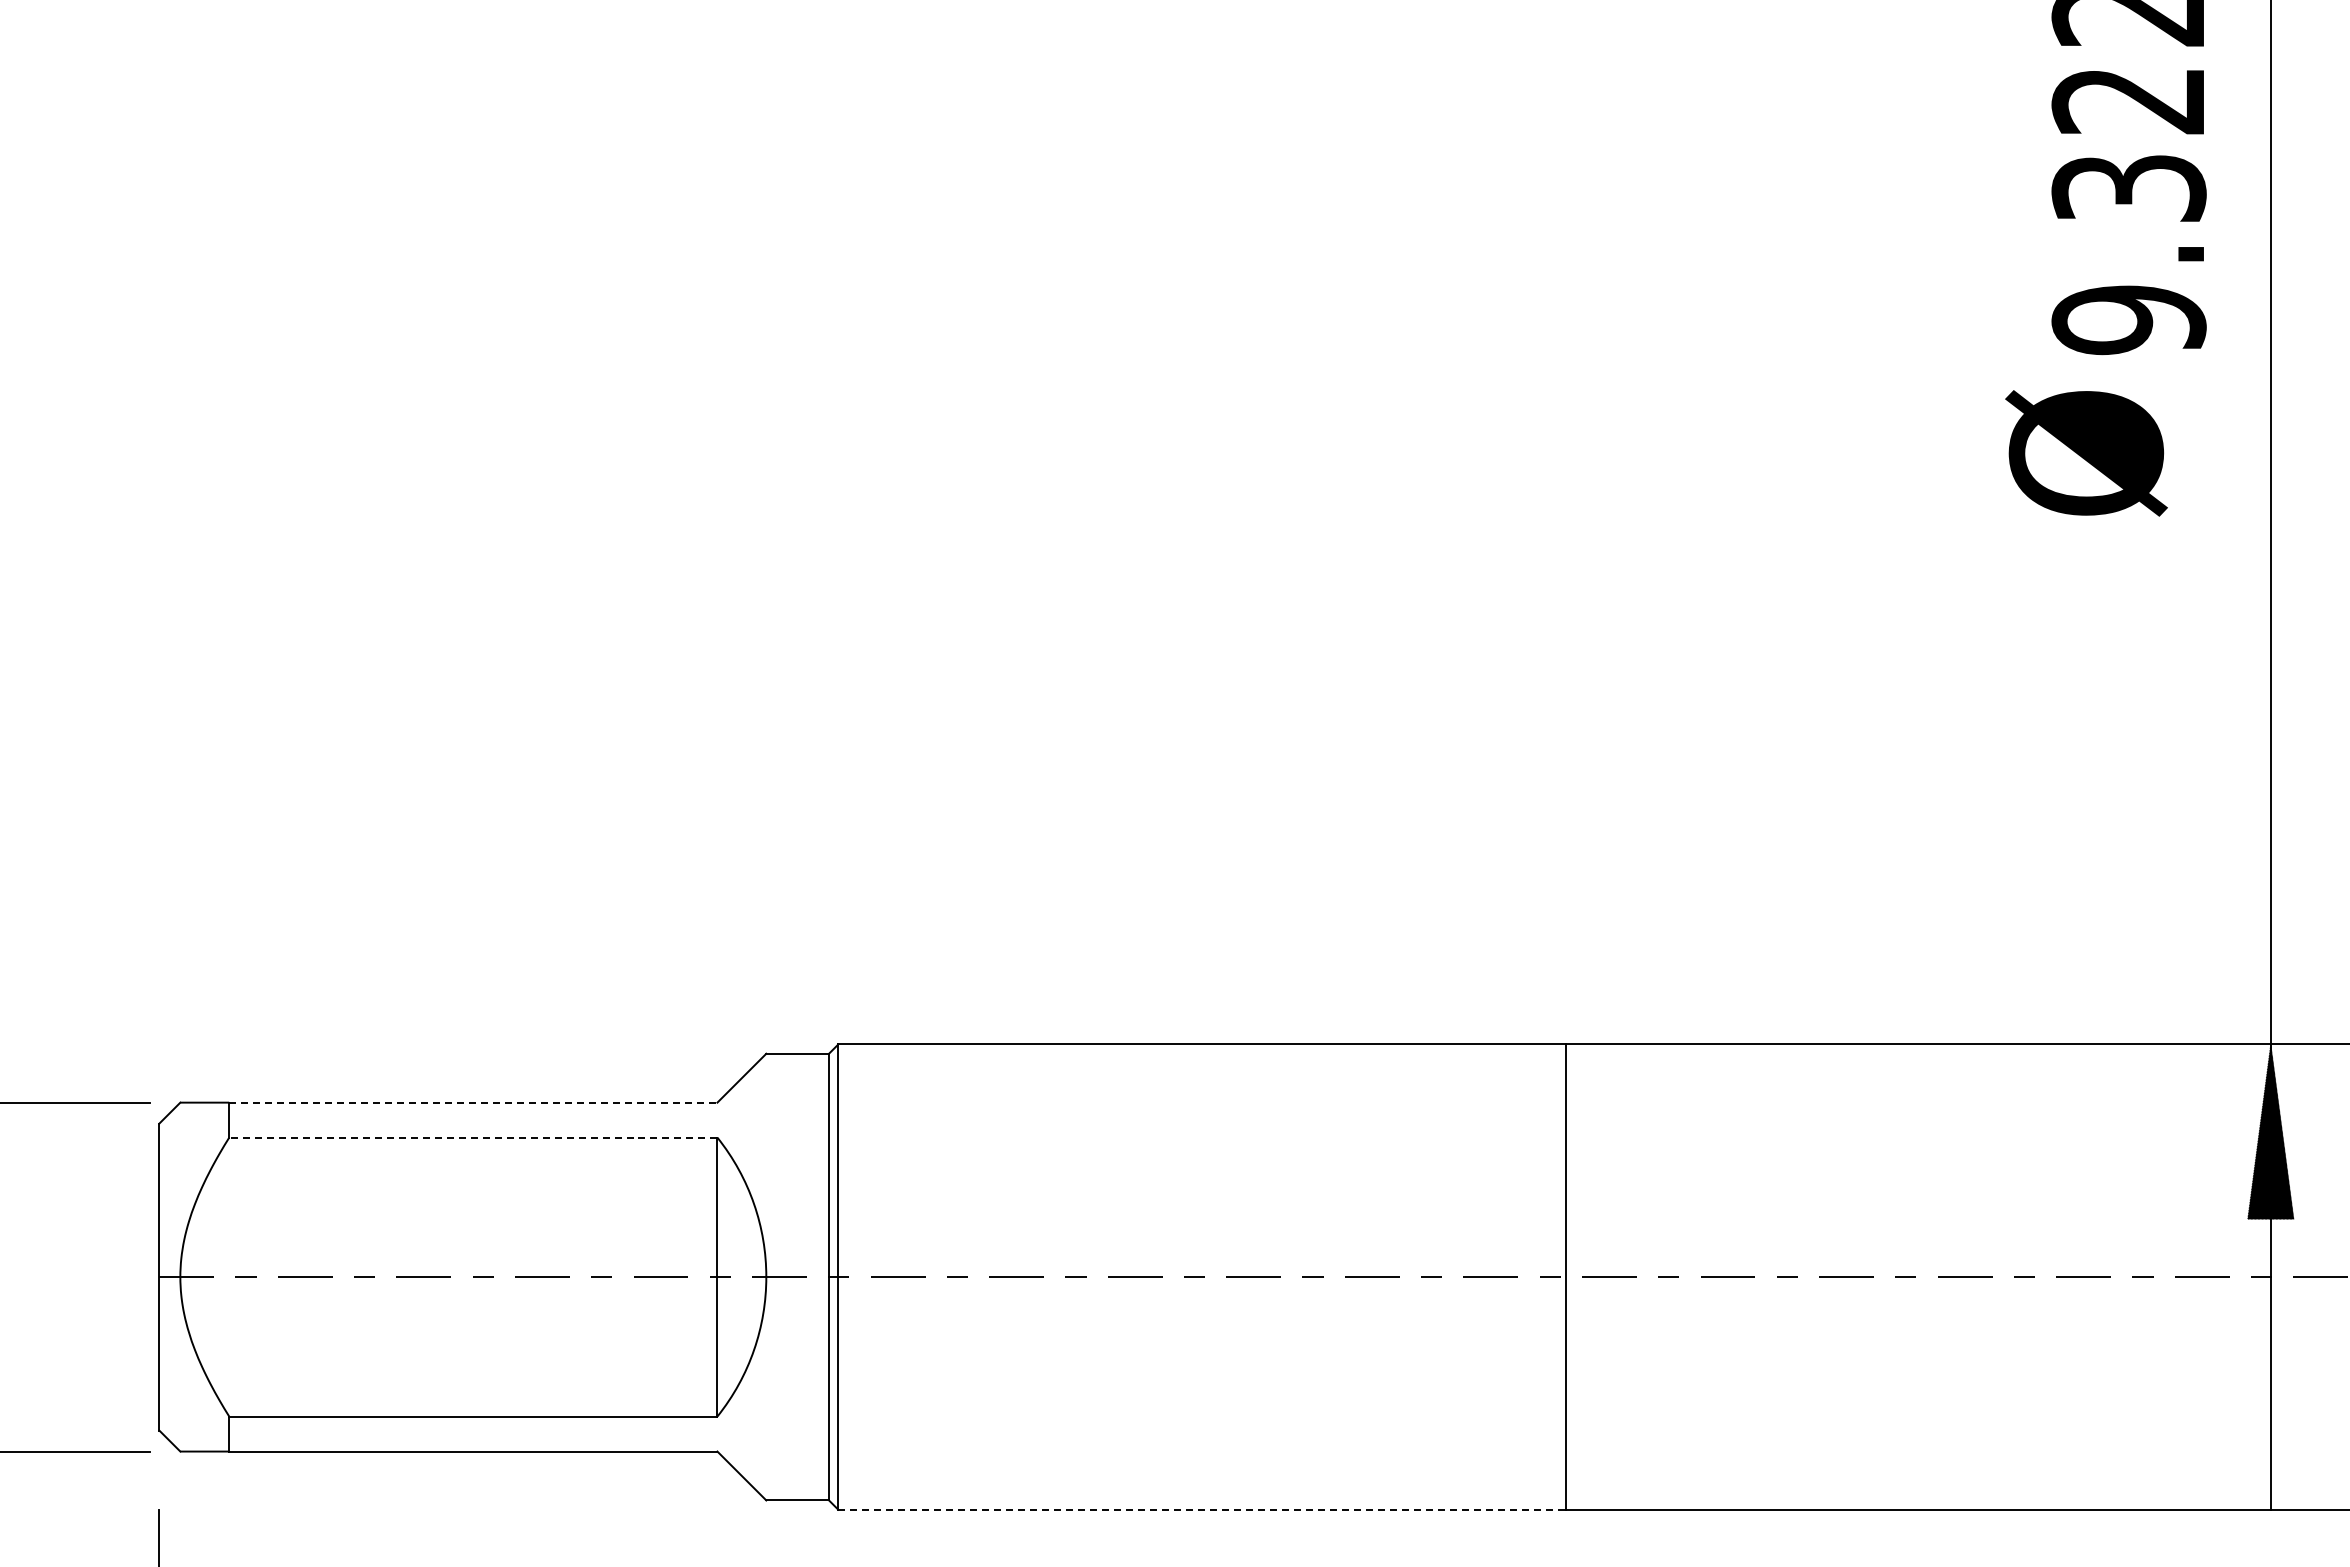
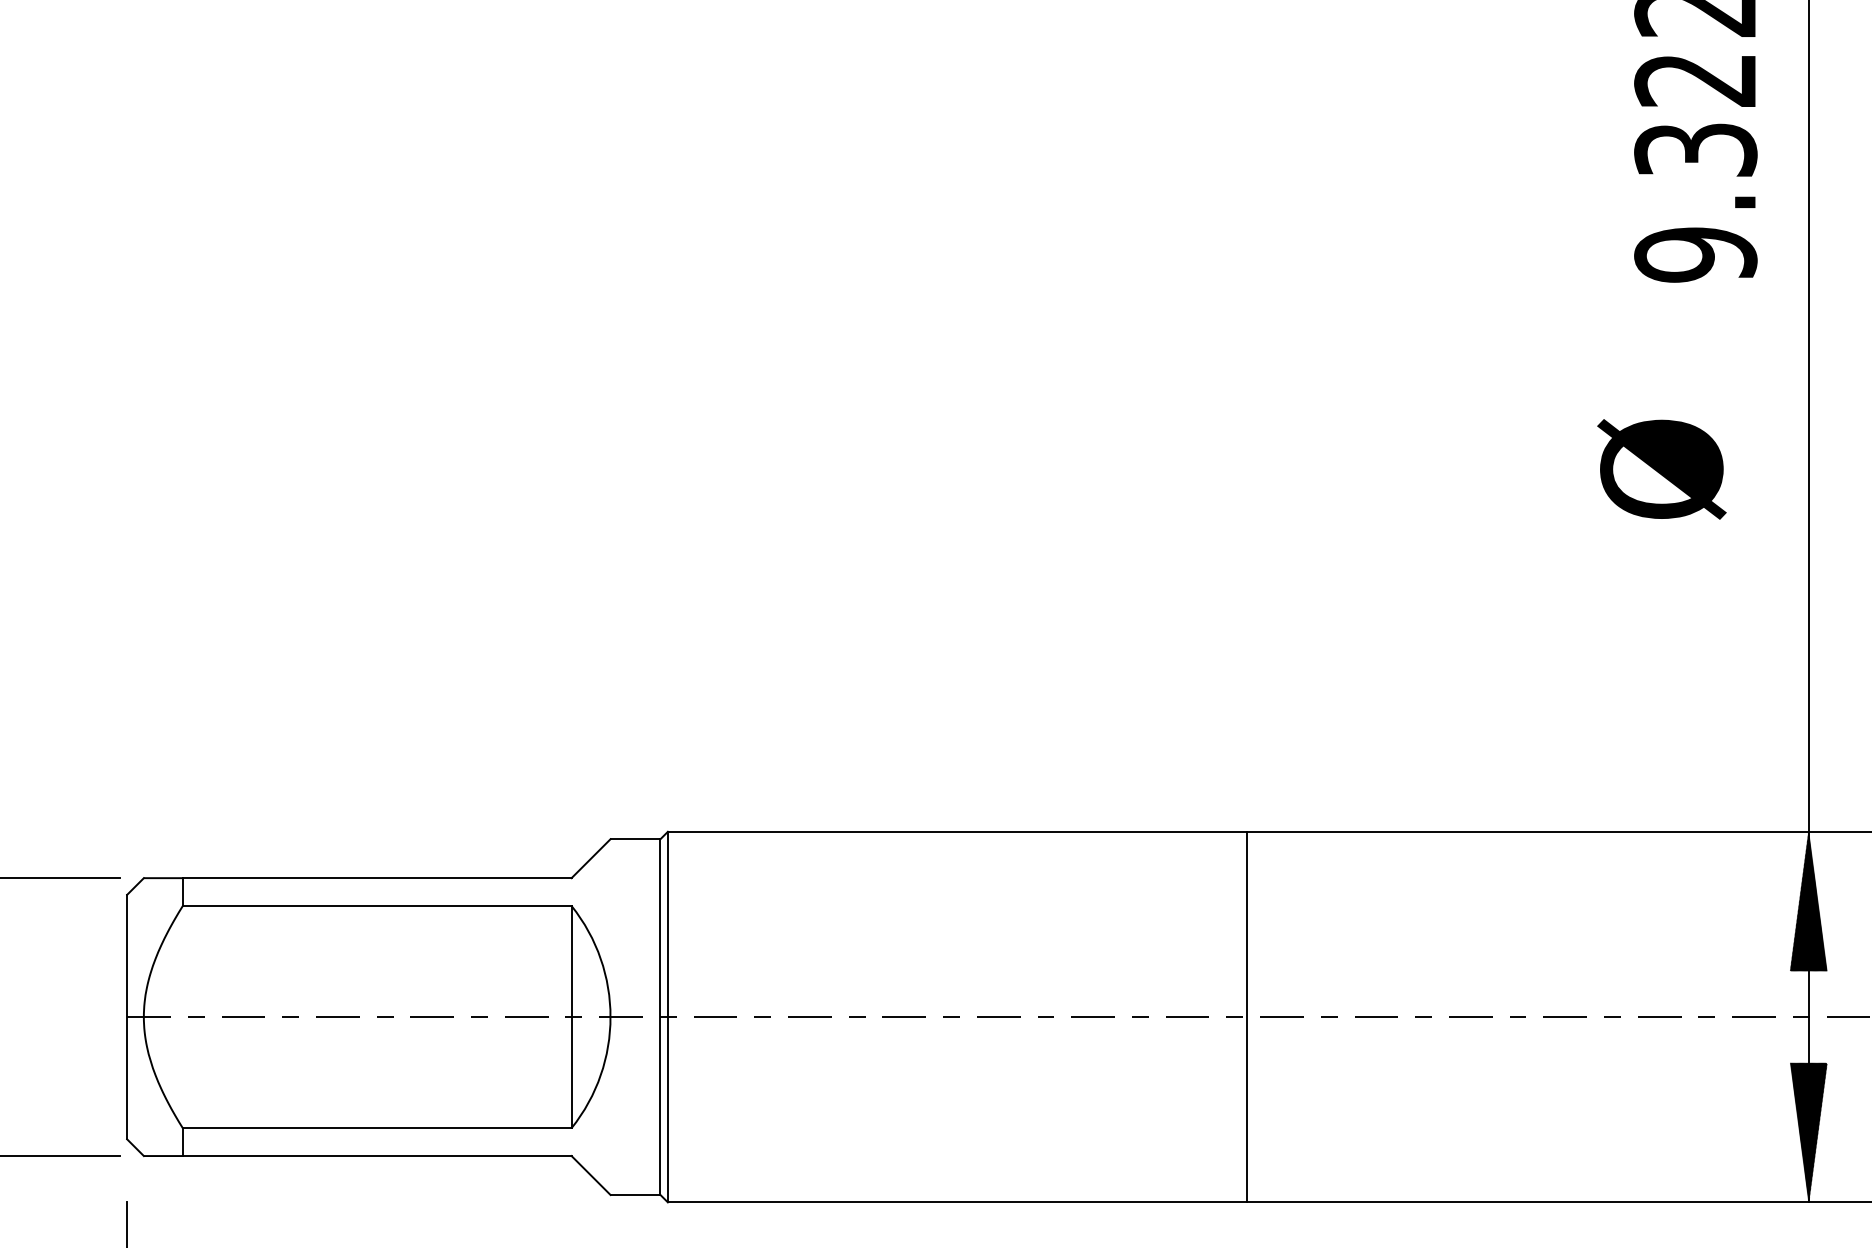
text: (2086, 453) -> (1661, 469), moved
line: (473, 1102) -> (377, 878), dashed -> solid
line: (472, 1137) -> (376, 905), dashed -> solid
hatch: (2270, 1421) -> (1808, 1132), added
line: (1202, 1509) -> (957, 1202), dashed -> solid

